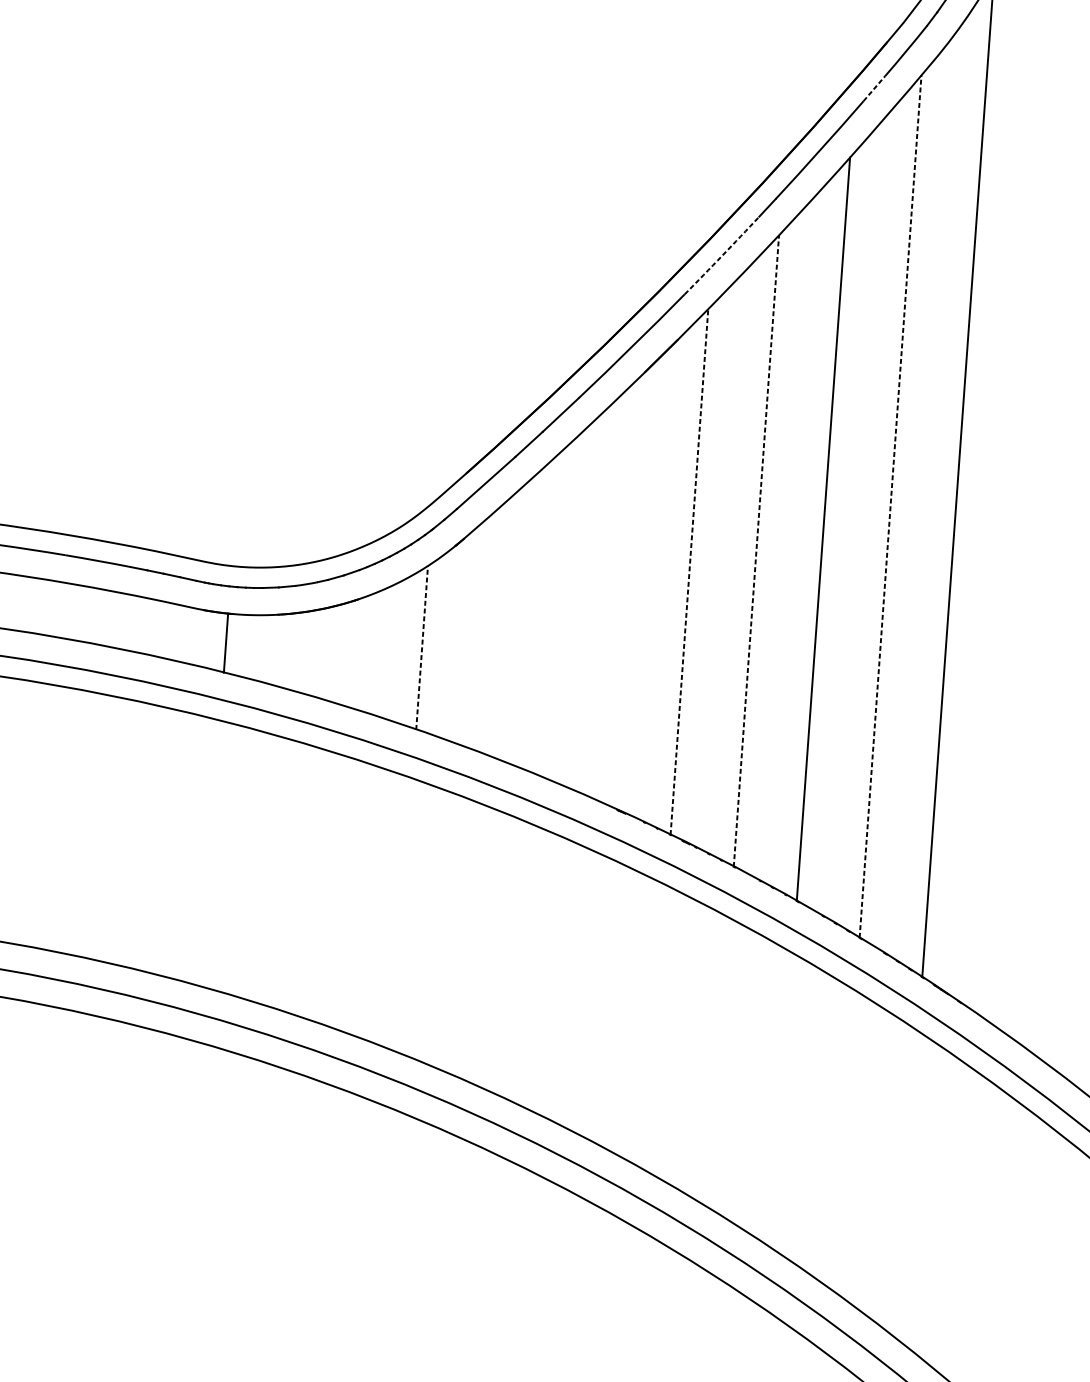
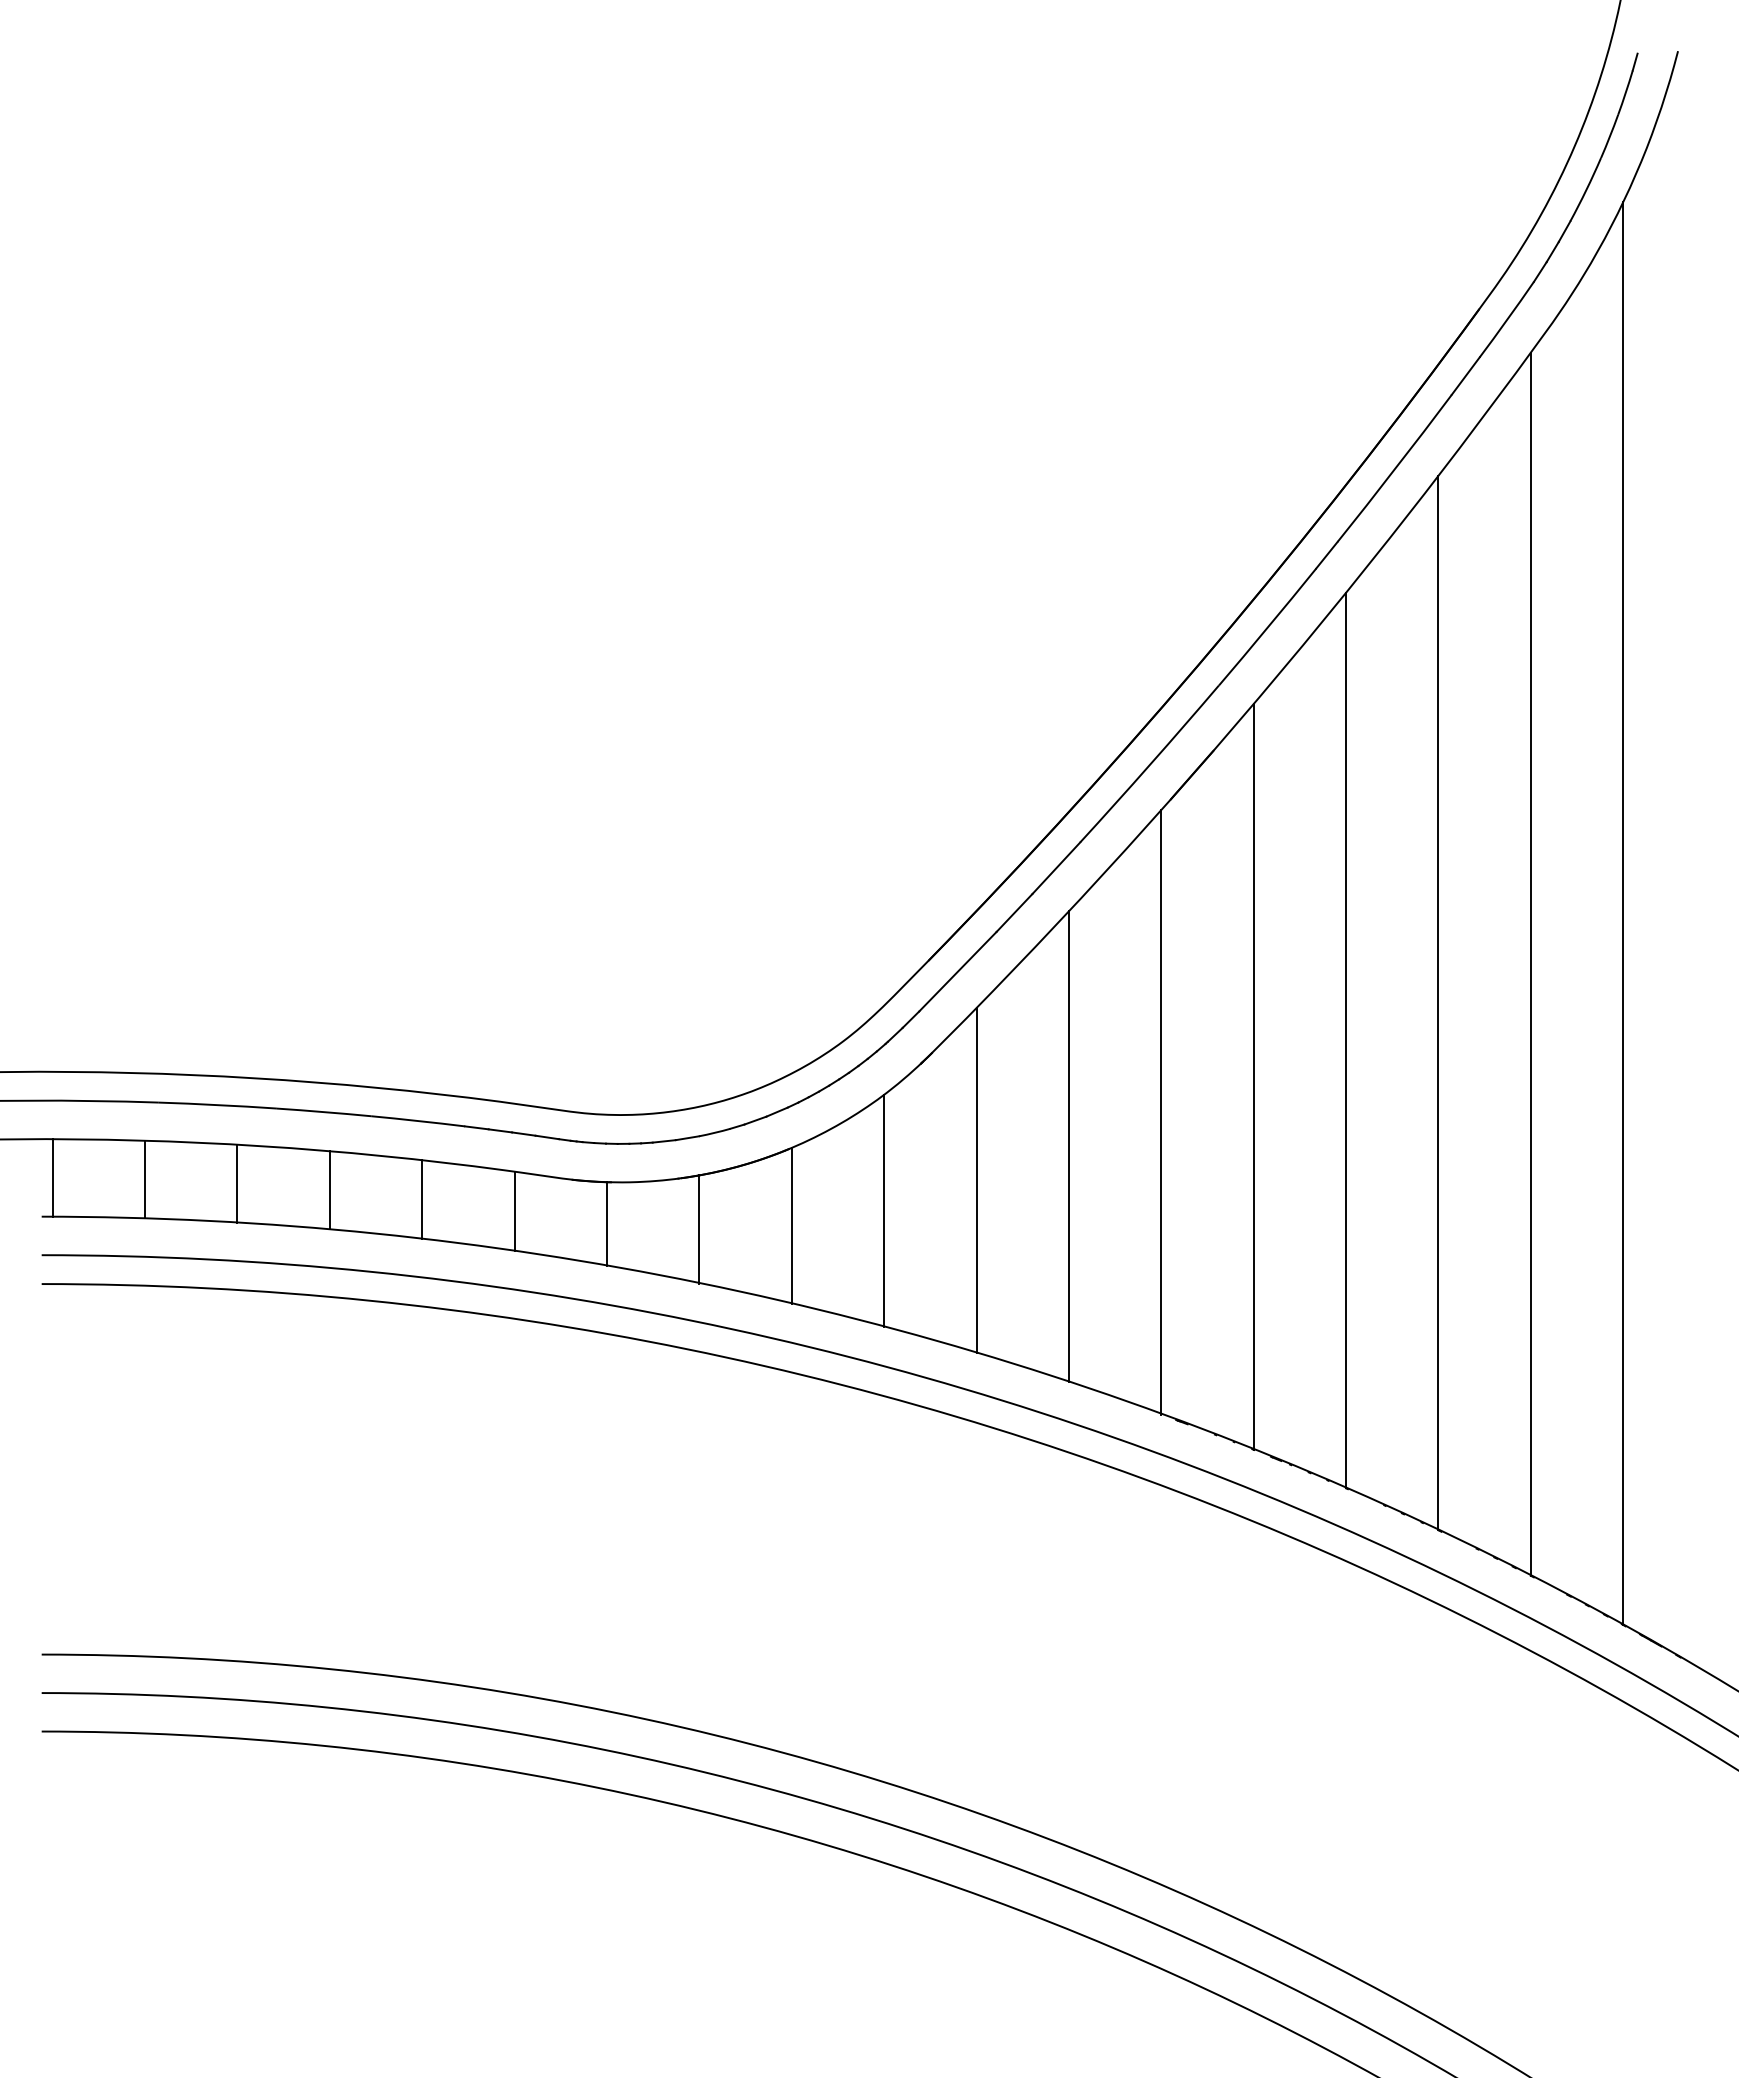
line: (874, 88) -> (1465, 375), dashed -> solid
arc: (722, 255) -> (1268, 627), dashed -> solid
line: (890, 506) -> (1530, 963), dashed -> solid
line: (756, 551) -> (1346, 1040), dashed -> solid
line: (689, 571) -> (1253, 1076), dashed -> solid
line: (622, 592) -> (1161, 1112), added
line: (32, 605) -> (329, 1190), added
line: (555, 611) -> (1068, 1146), added
line: (97, 616) -> (422, 1199), added
line: (161, 629) -> (514, 1211), added
line: (488, 631) -> (976, 1180), added
line: (422, 647) -> (884, 1210), dashed -> solid
line: (290, 651) -> (699, 1229), added
line: (356, 653) -> (791, 1225), added

